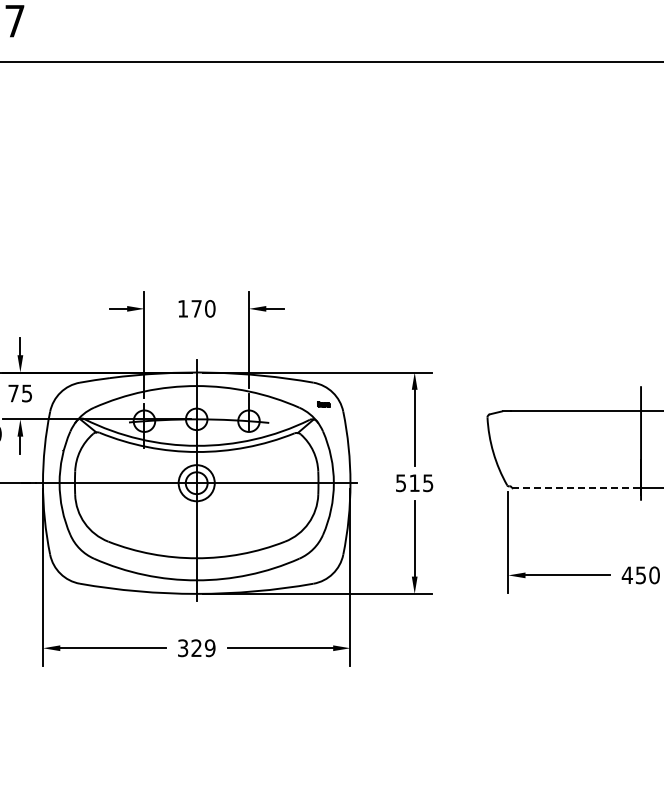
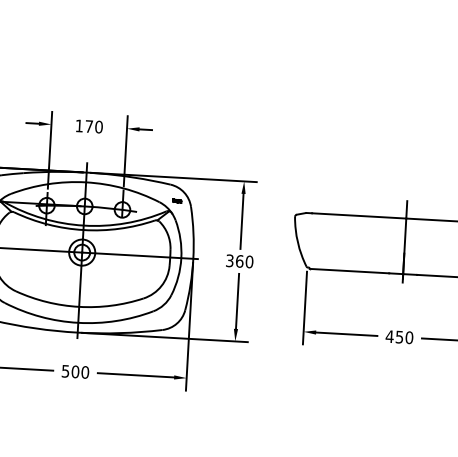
text: (414, 483) -> (239, 261), 515 -> 360
line: (576, 488) -> (356, 271), dashed -> solid
text: (196, 648) -> (75, 372), 329 -> 500

